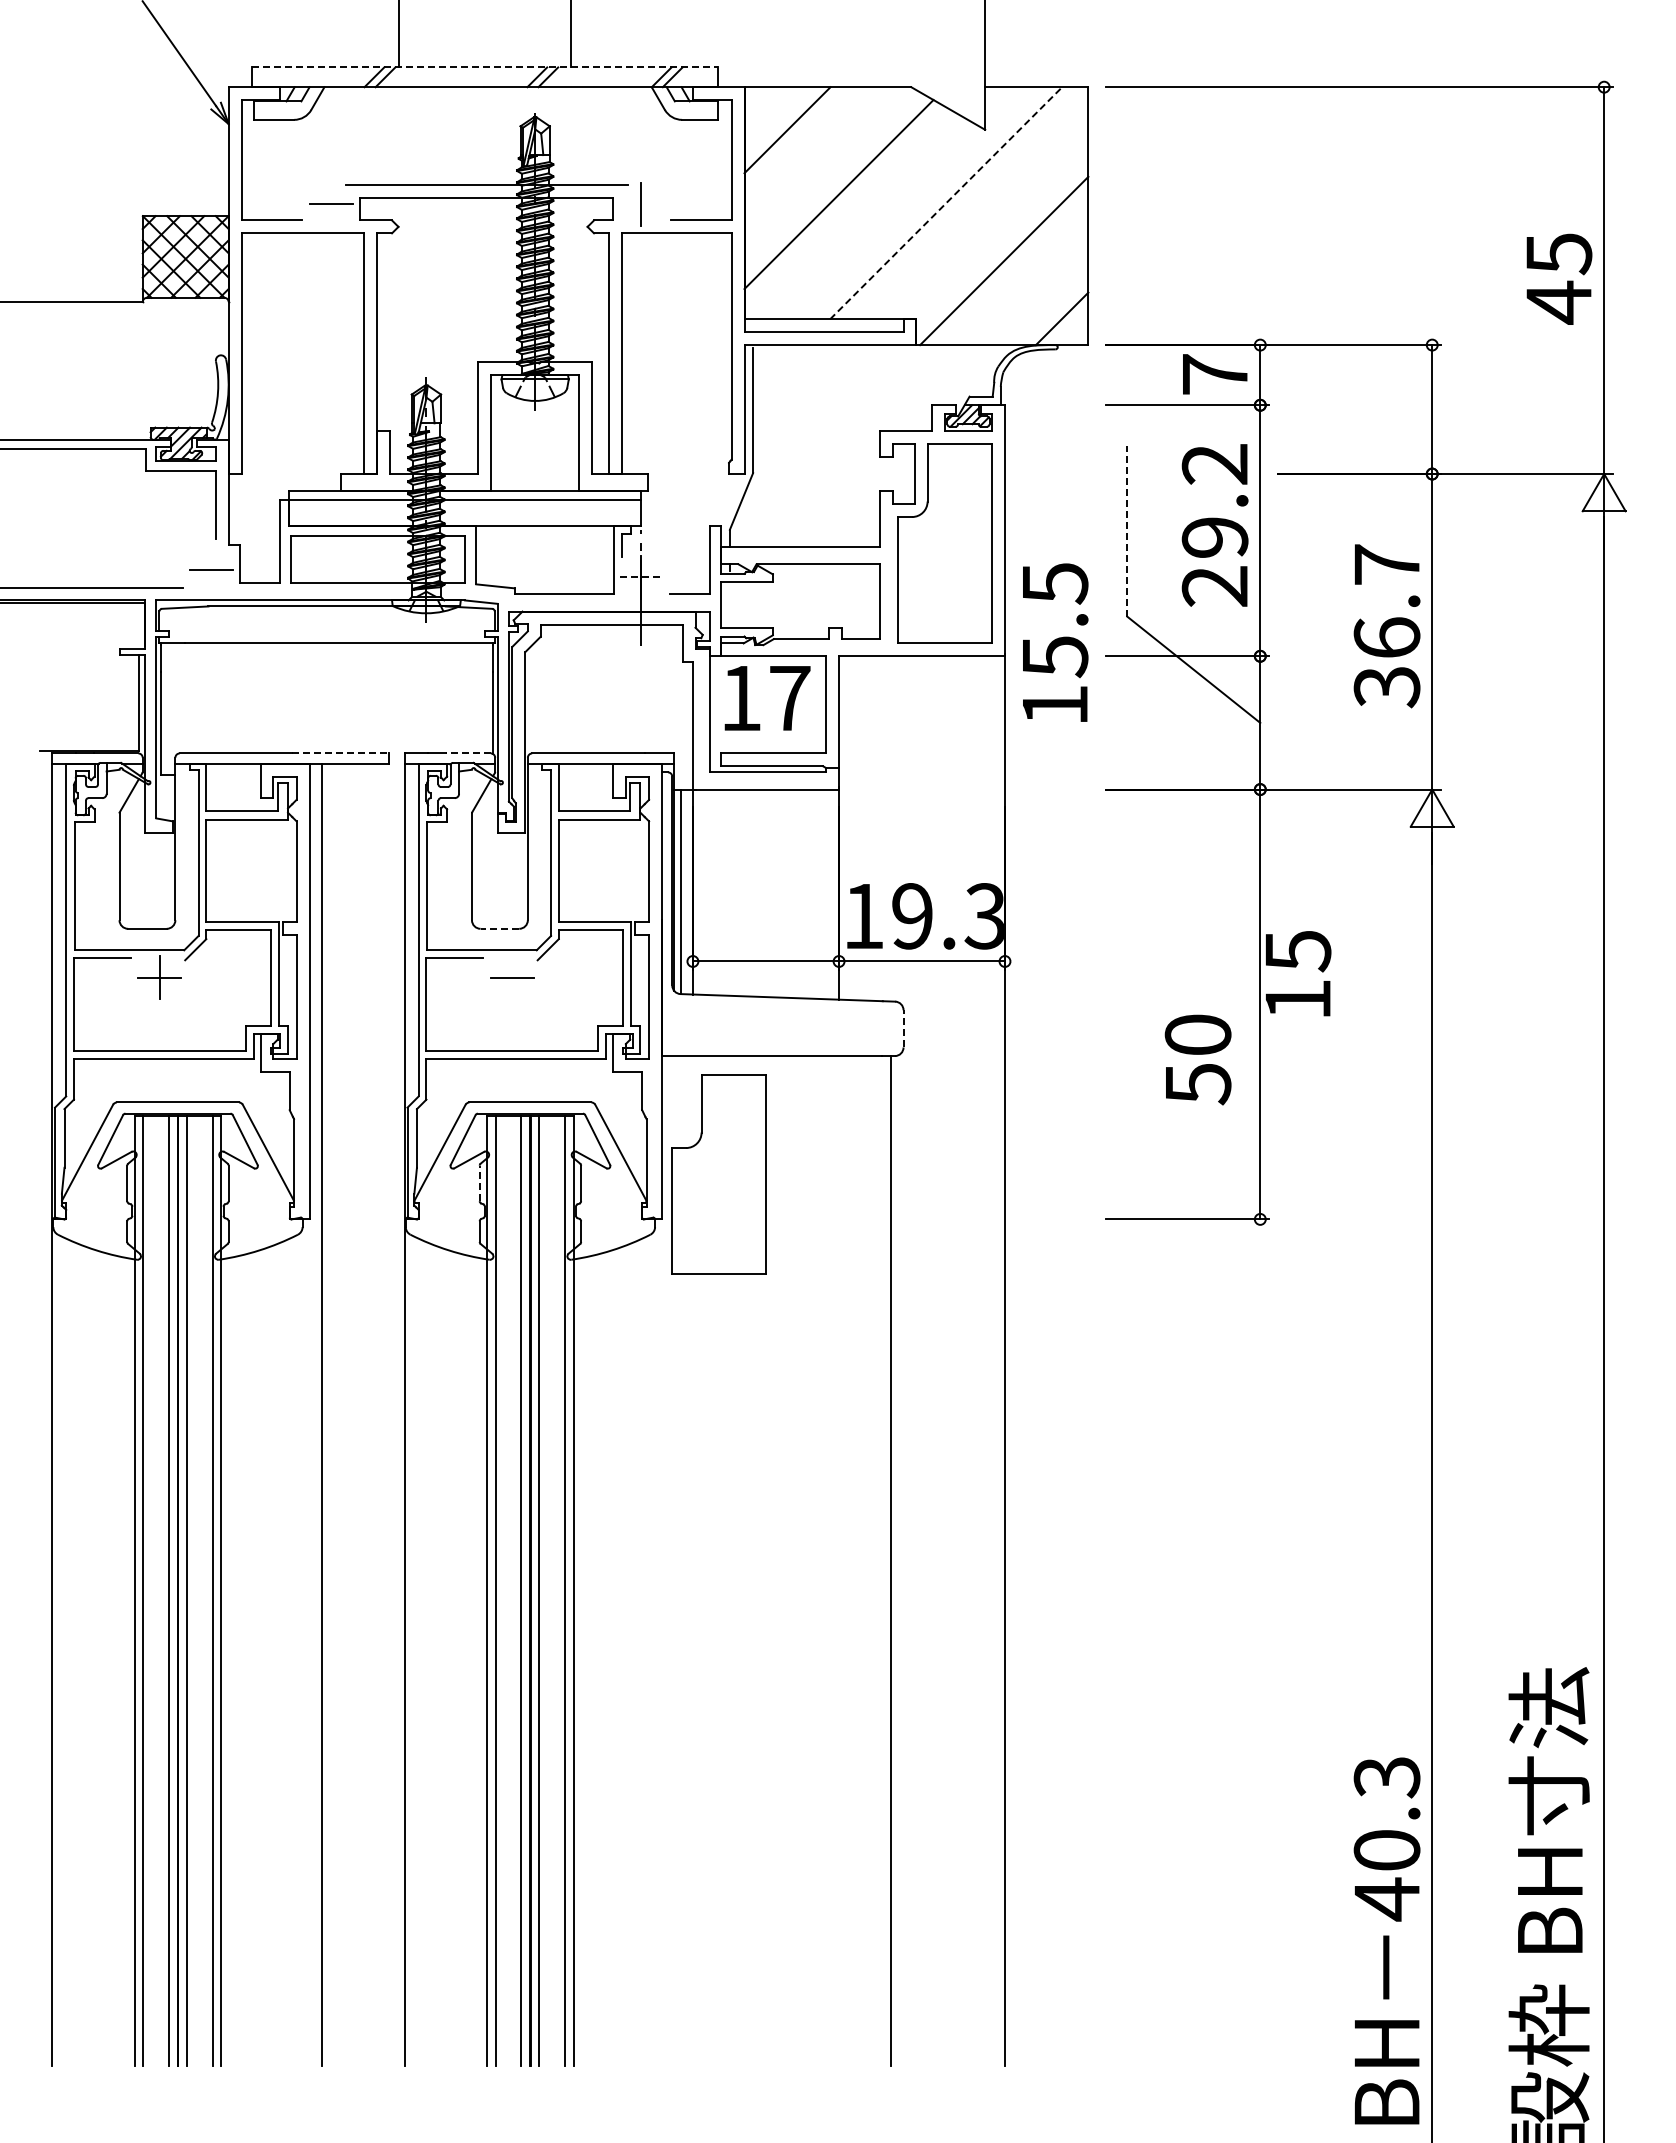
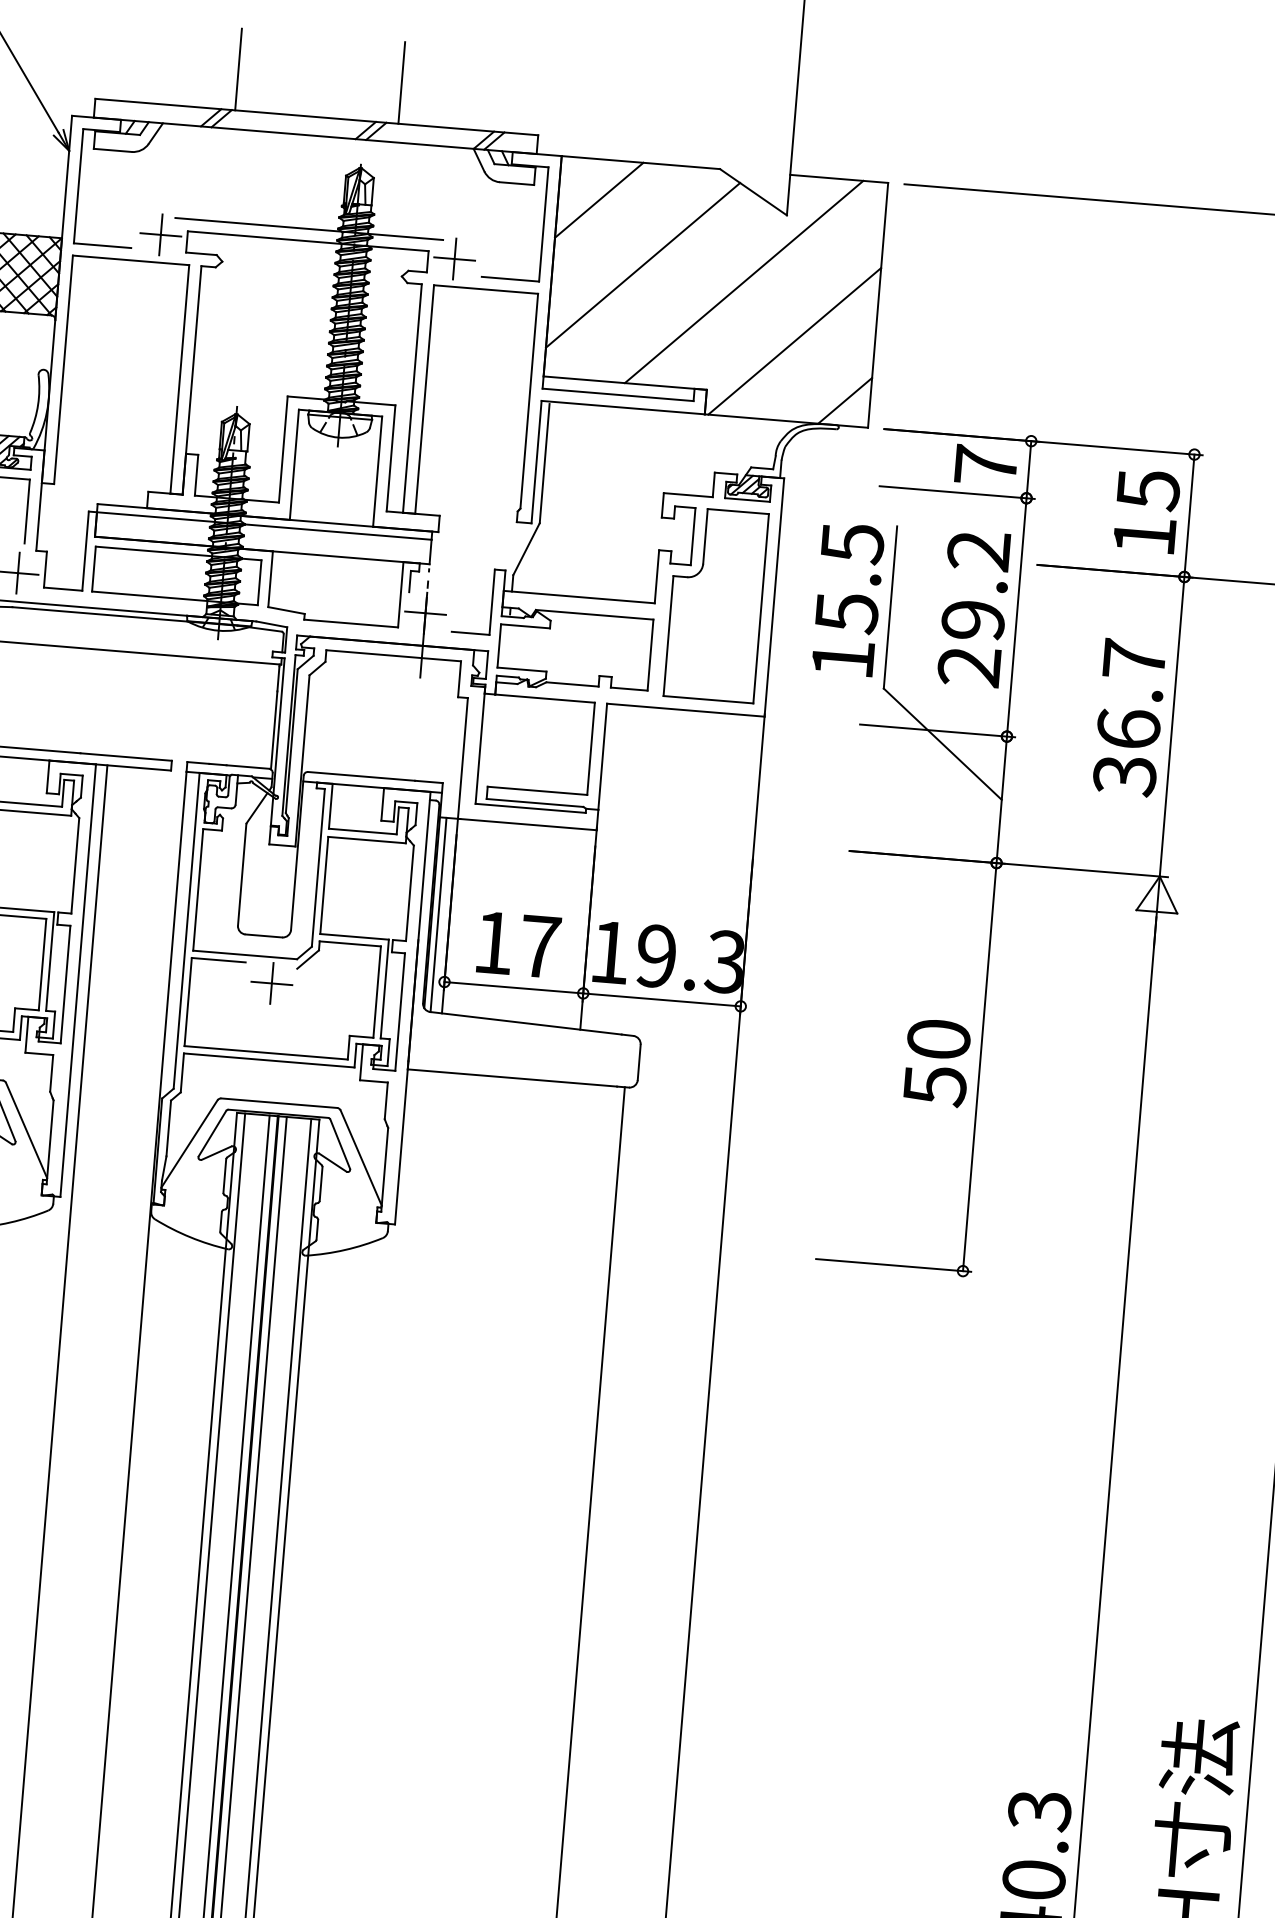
line: (485, 67) -> (317, 117), dashed -> solid
line: (946, 202) -> (744, 281), dashed -> solid
line: (331, 203) -> (160, 234), added
line: (640, 204) -> (453, 259), added
line: (1127, 530) -> (890, 606), dashed -> solid
line: (211, 569) -> (18, 572), added
line: (641, 577) -> (425, 613), dashed -> solid
text: (1055, 642) -> (848, 599), moved
text: (767, 698) -> (518, 945), moved
line: (340, 753) -> (126, 757), dashed -> solid
line: (468, 753) -> (247, 767), dashed -> solid
line: (499, 928) -> (263, 935), dashed -> solid
text: (1298, 973) -> (1147, 511), moved
line: (512, 977) -> (272, 983), added
line: (903, 1028) -> (639, 1062), dashed -> solid
text: (1197, 1059) -> (936, 1062), moved
part: (718, 1174) -> (452, 1186), removed
line: (479, 1183) -> (224, 1176), dashed -> solid

